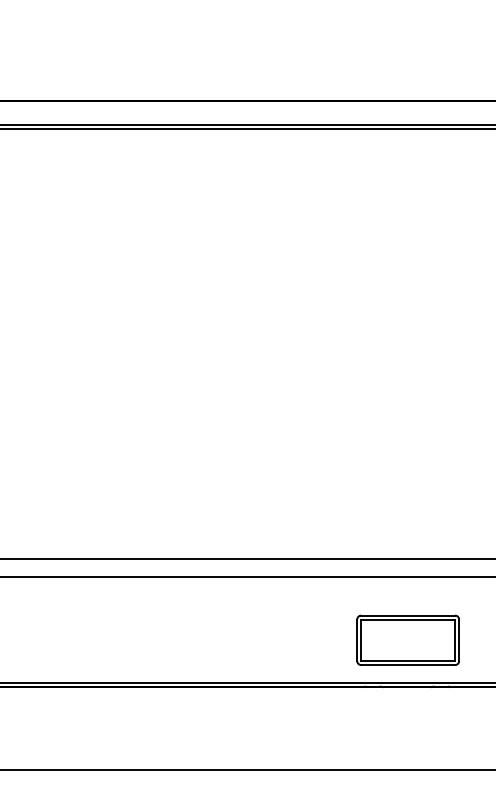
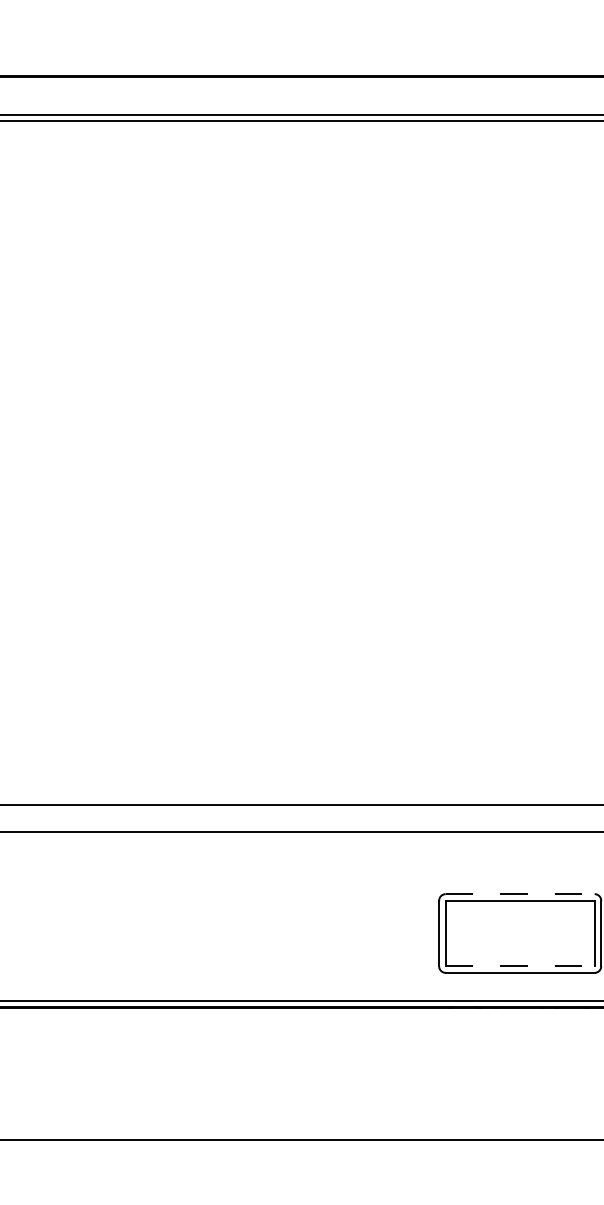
line: (408, 615) -> (520, 894), solid -> dashed
line: (408, 660) -> (520, 965), solid -> dashed

